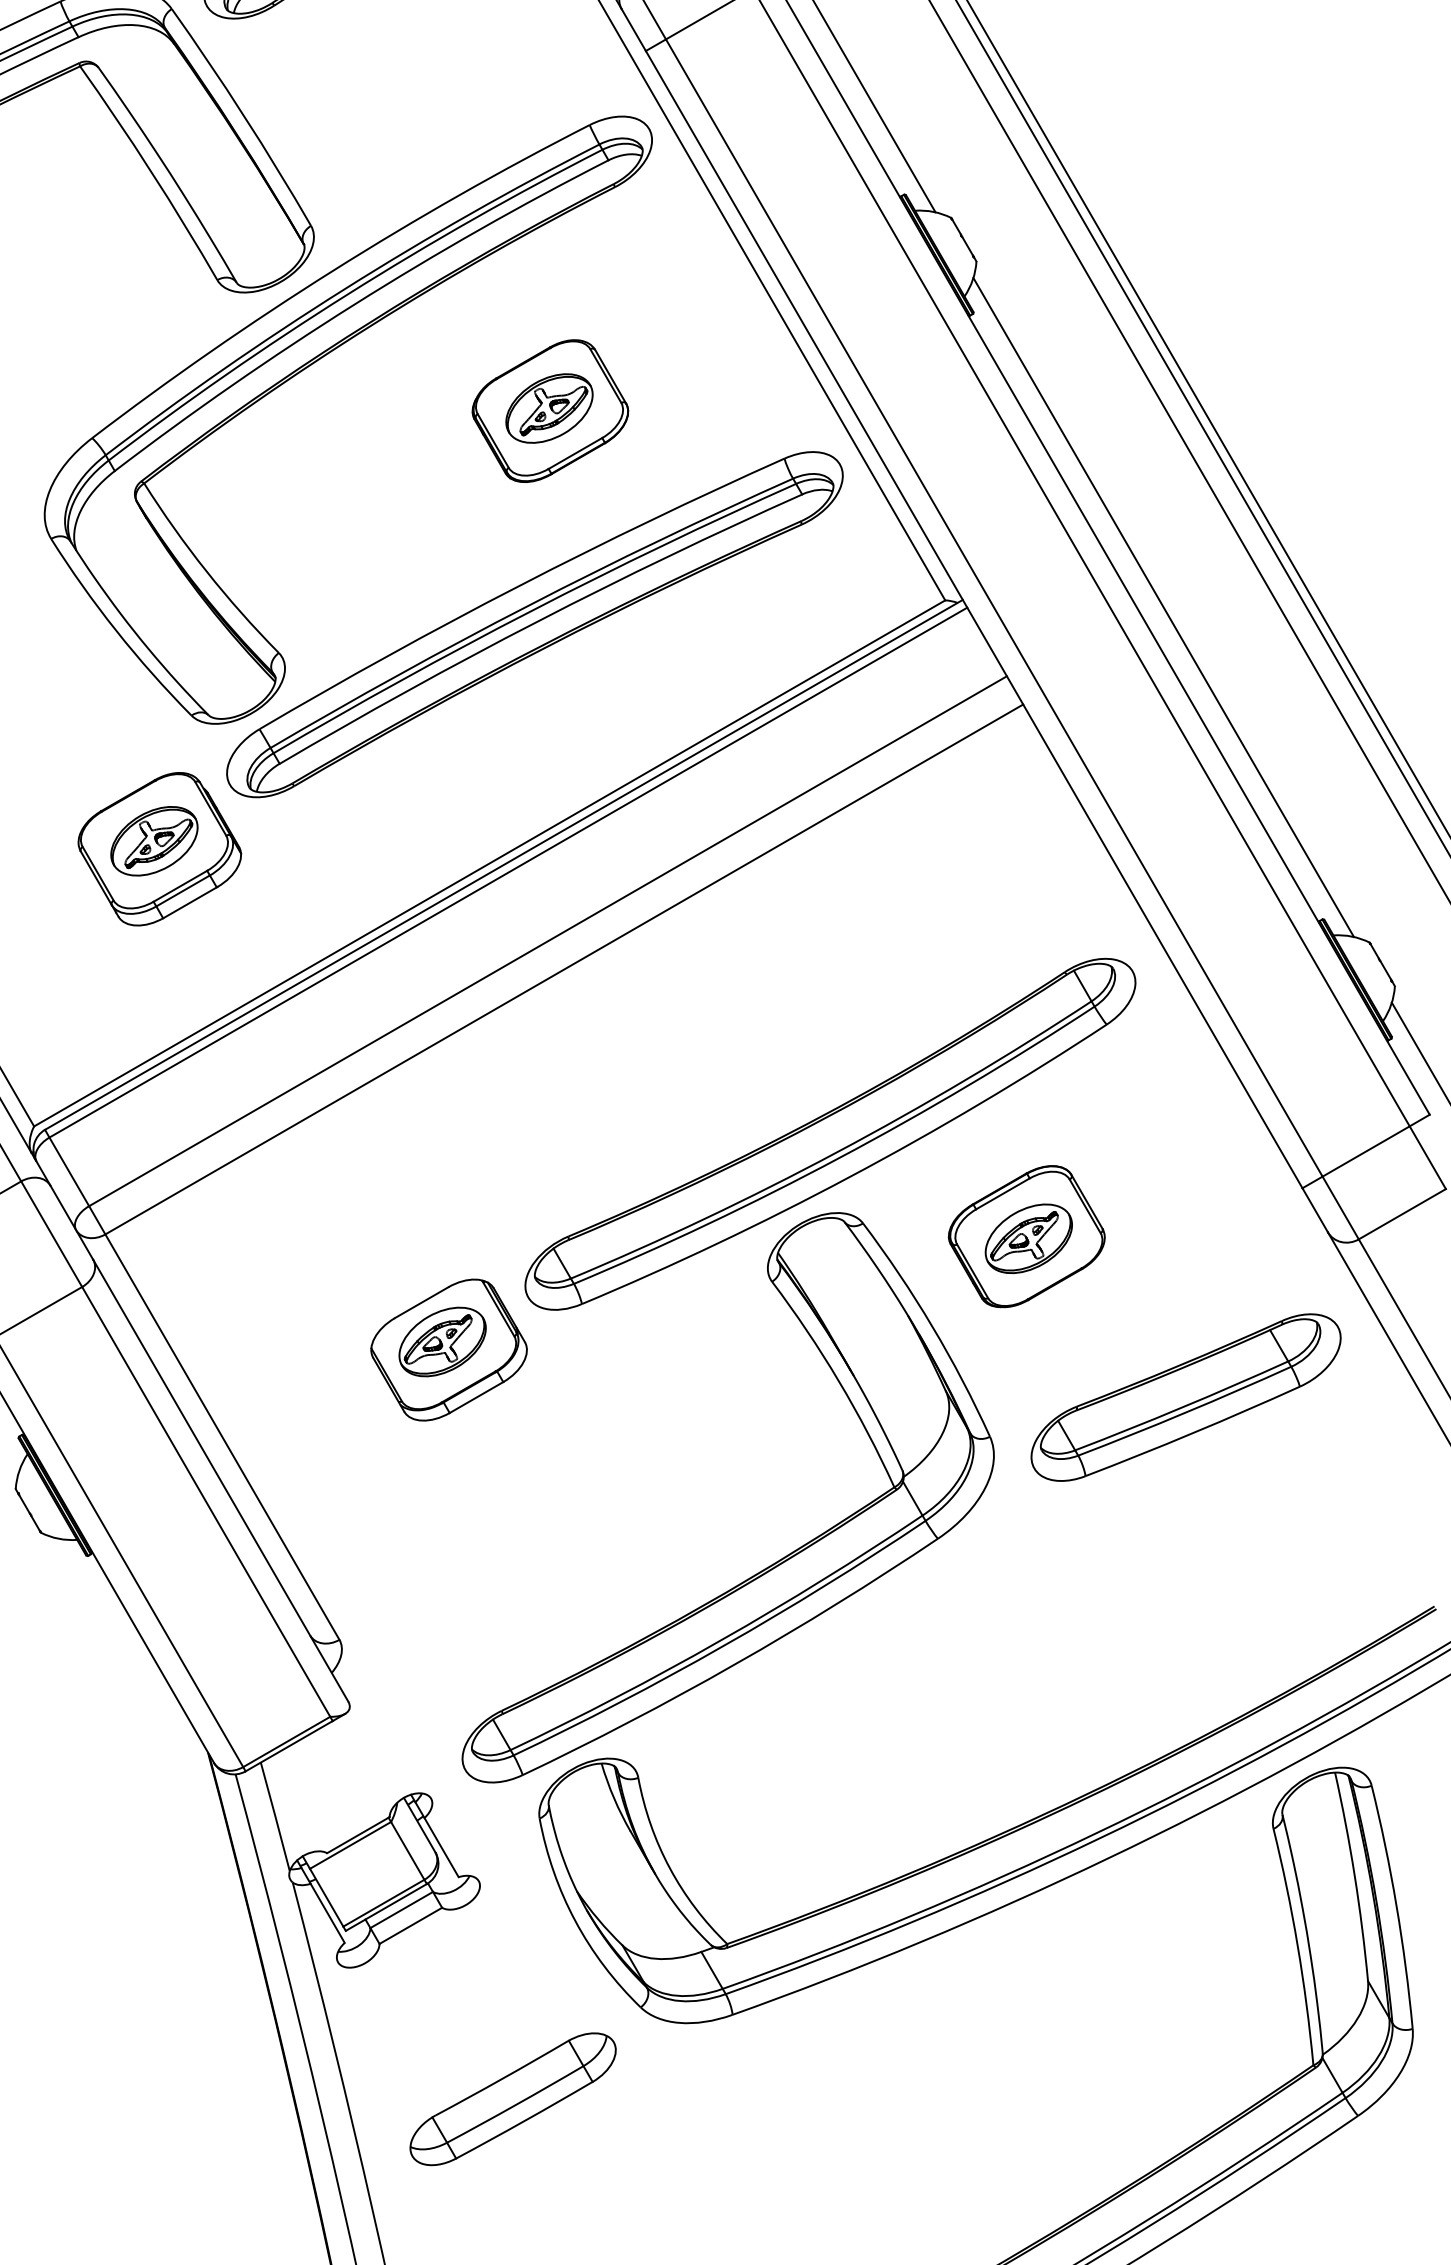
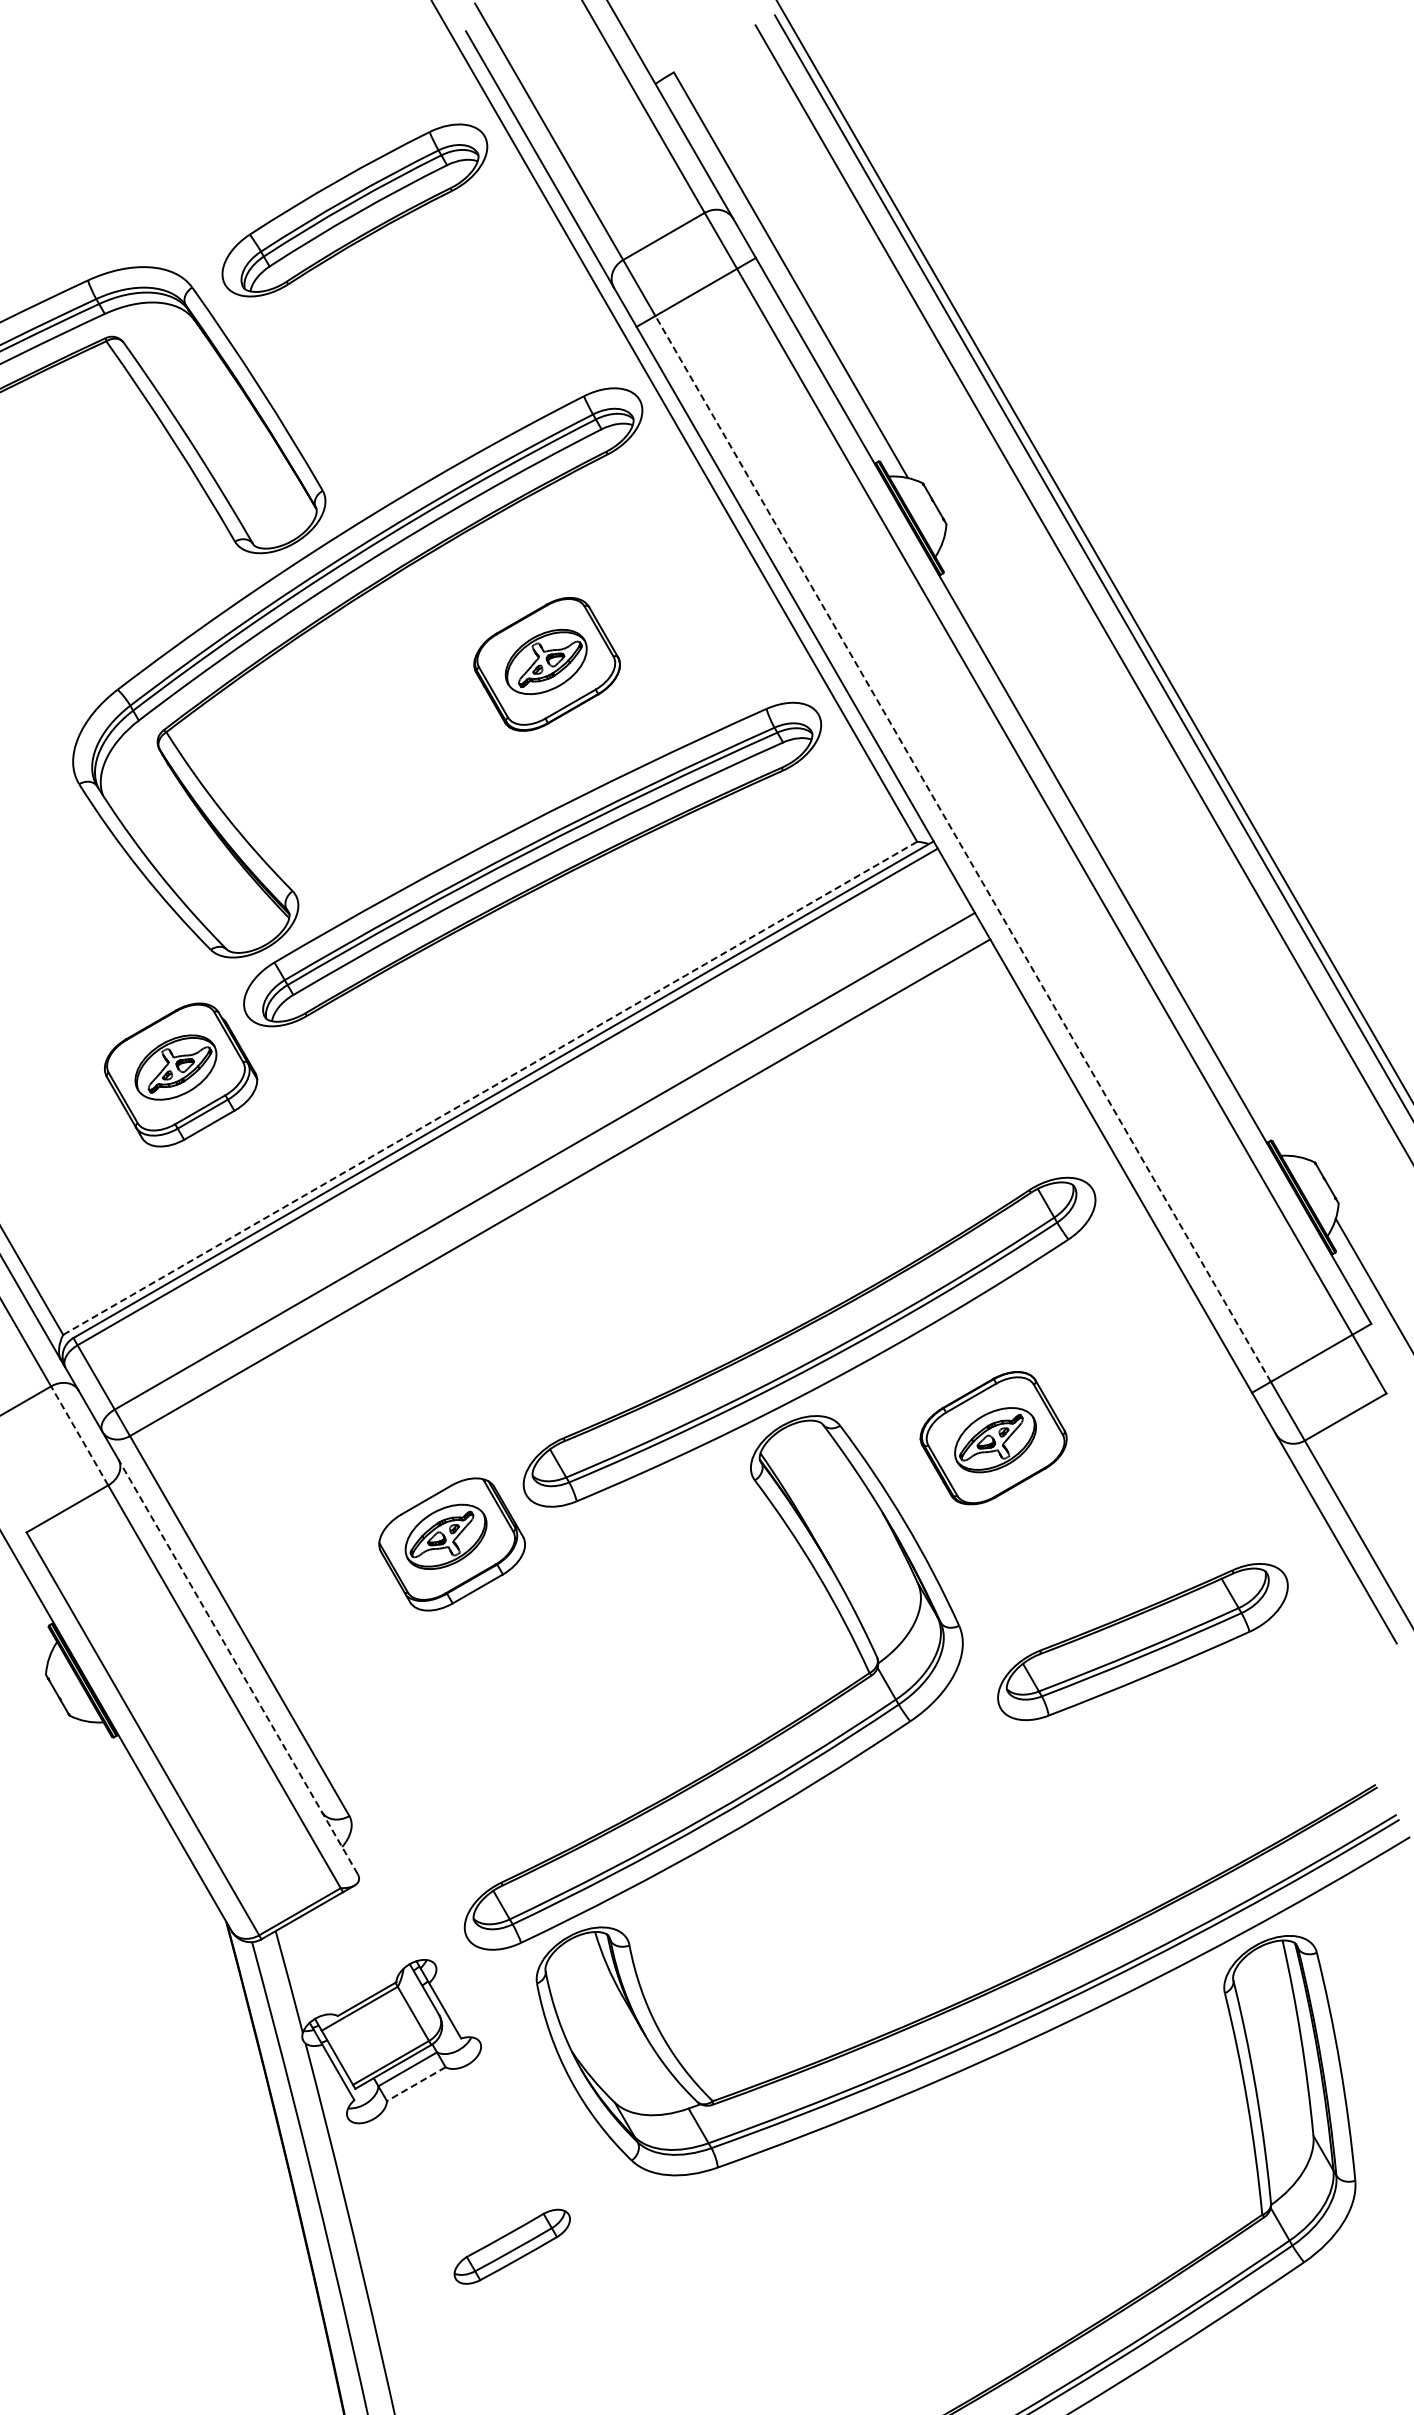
line: (993, 607) -> (962, 848), solid -> dashed
line: (1163, 607) -> (1121, 848), removed
line: (488, 863) -> (489, 1088), solid -> dashed
line: (51, 1233) -> (79, 1435), solid -> dashed
part: (1185, 1398) -> (1142, 1642), moved
line: (220, 1480) -> (237, 1666), solid -> dashed
line: (411, 1926) -> (416, 2084), solid -> dashed
part: (513, 2099) -> (512, 2246), size x0.6

